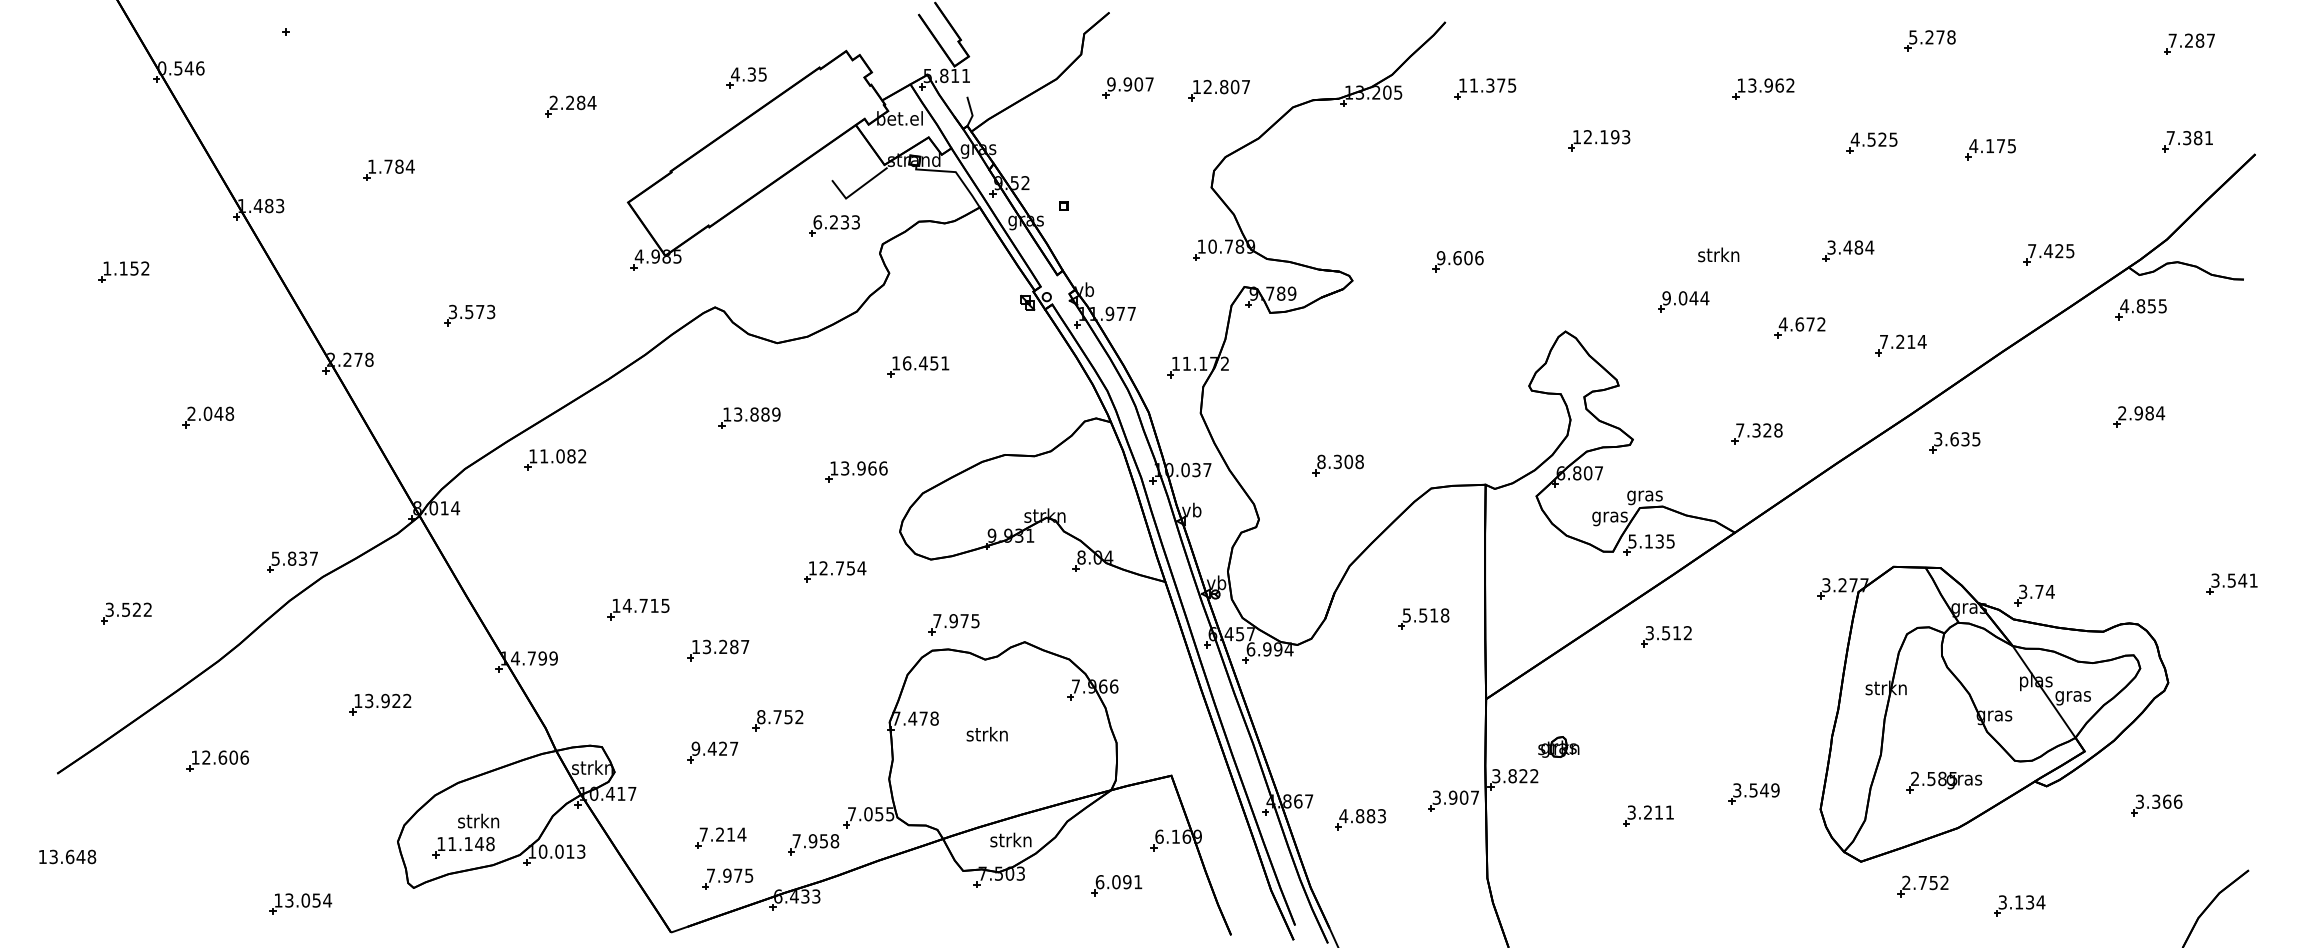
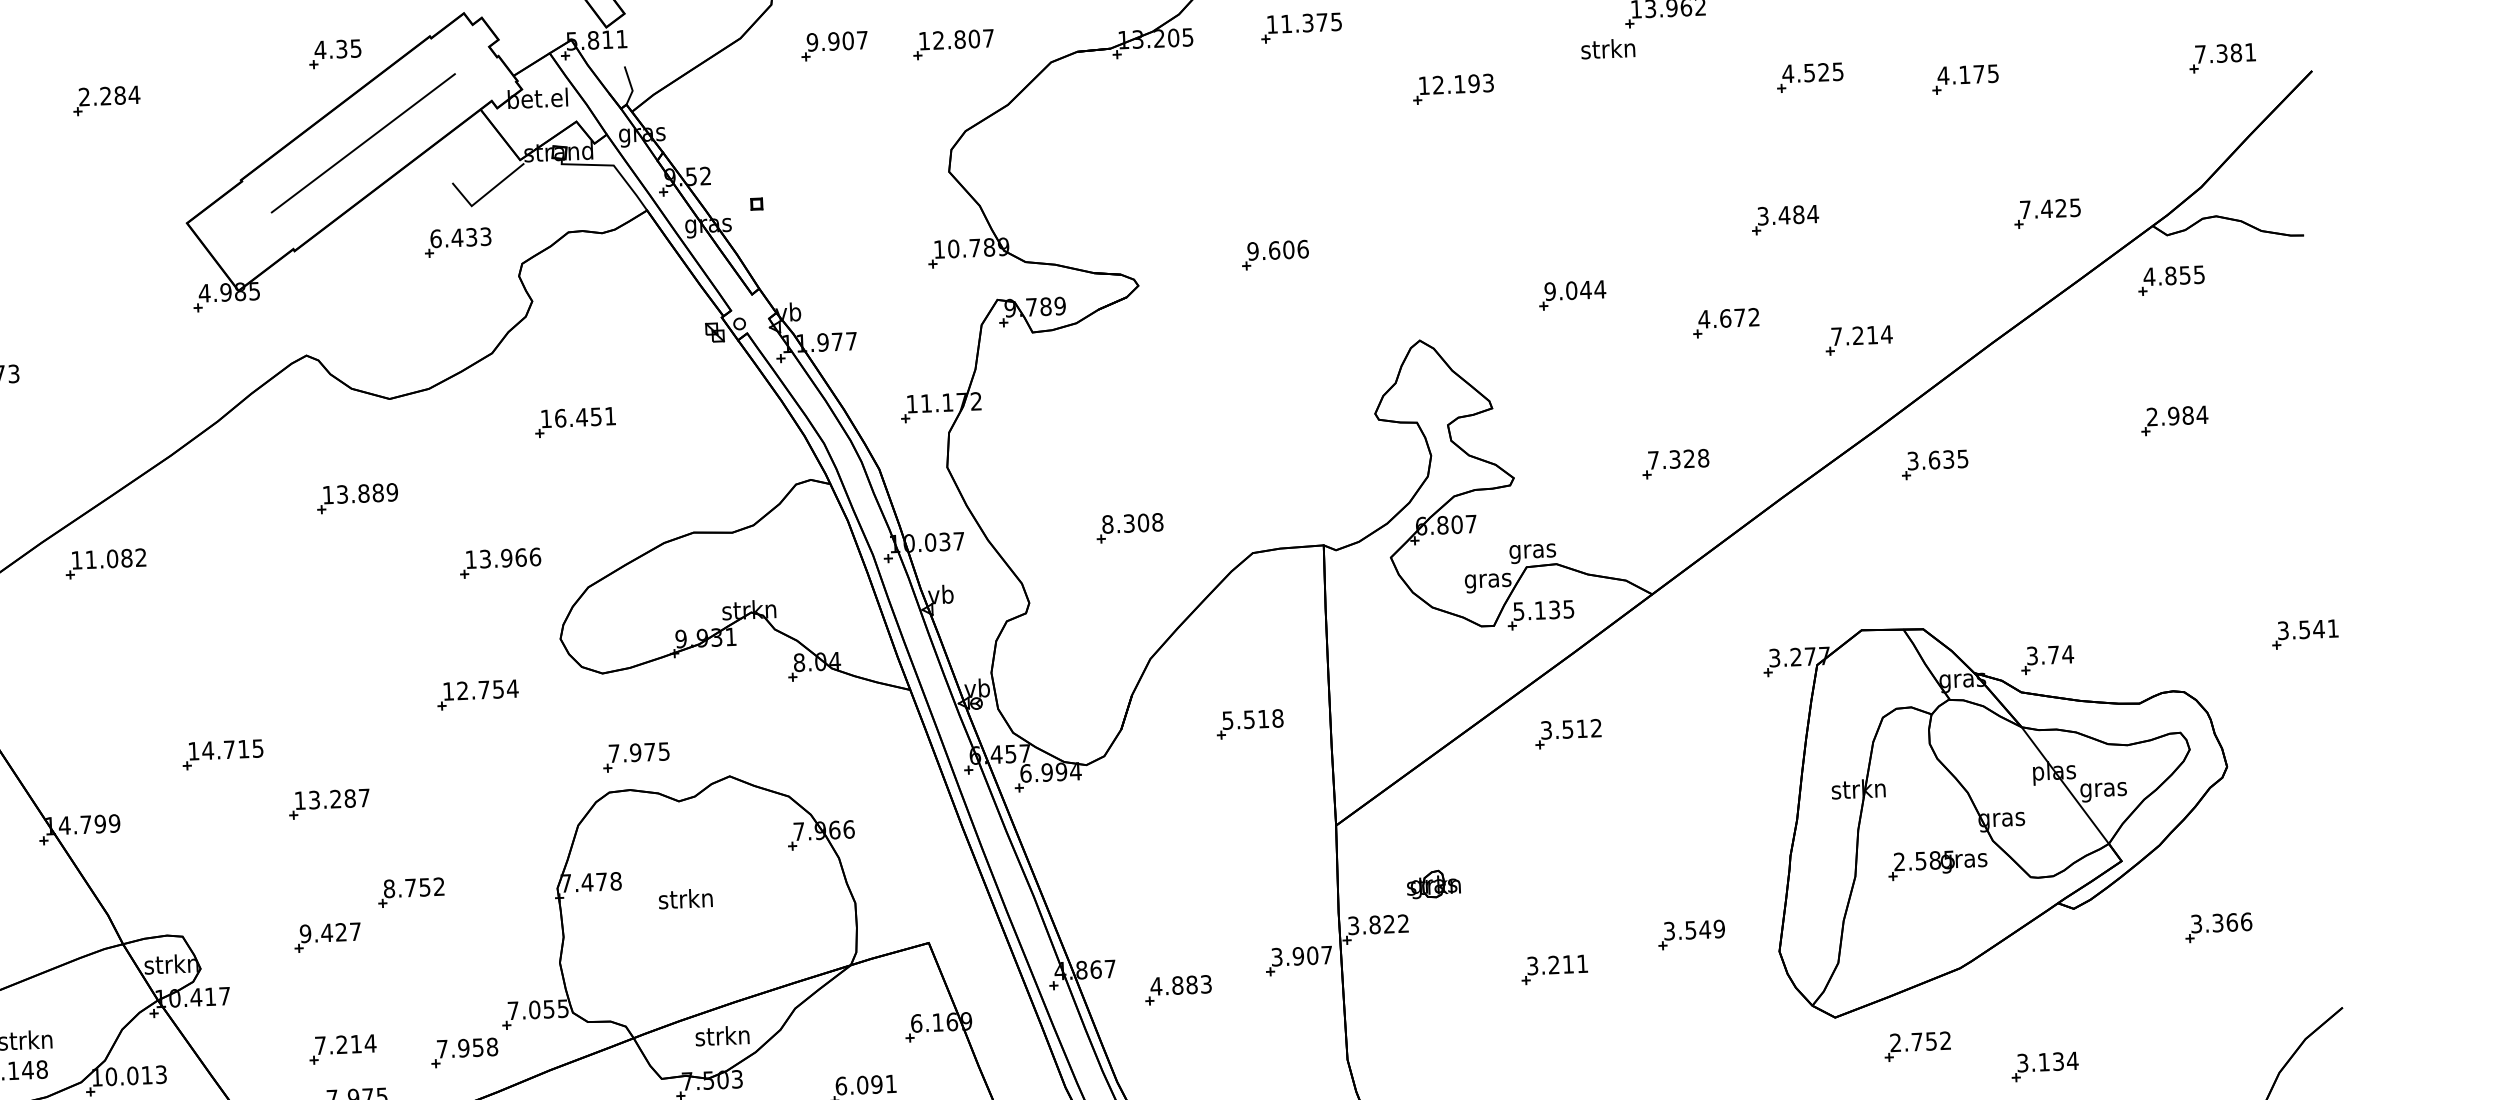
line: (765, 146) -> (363, 142), added
text: (833, 222) -> (456, 238), 6.233 -> 6.433
text: (1718, 254) -> (1607, 48), moved
part: (1944, 782) -> (1938, 865), moved

